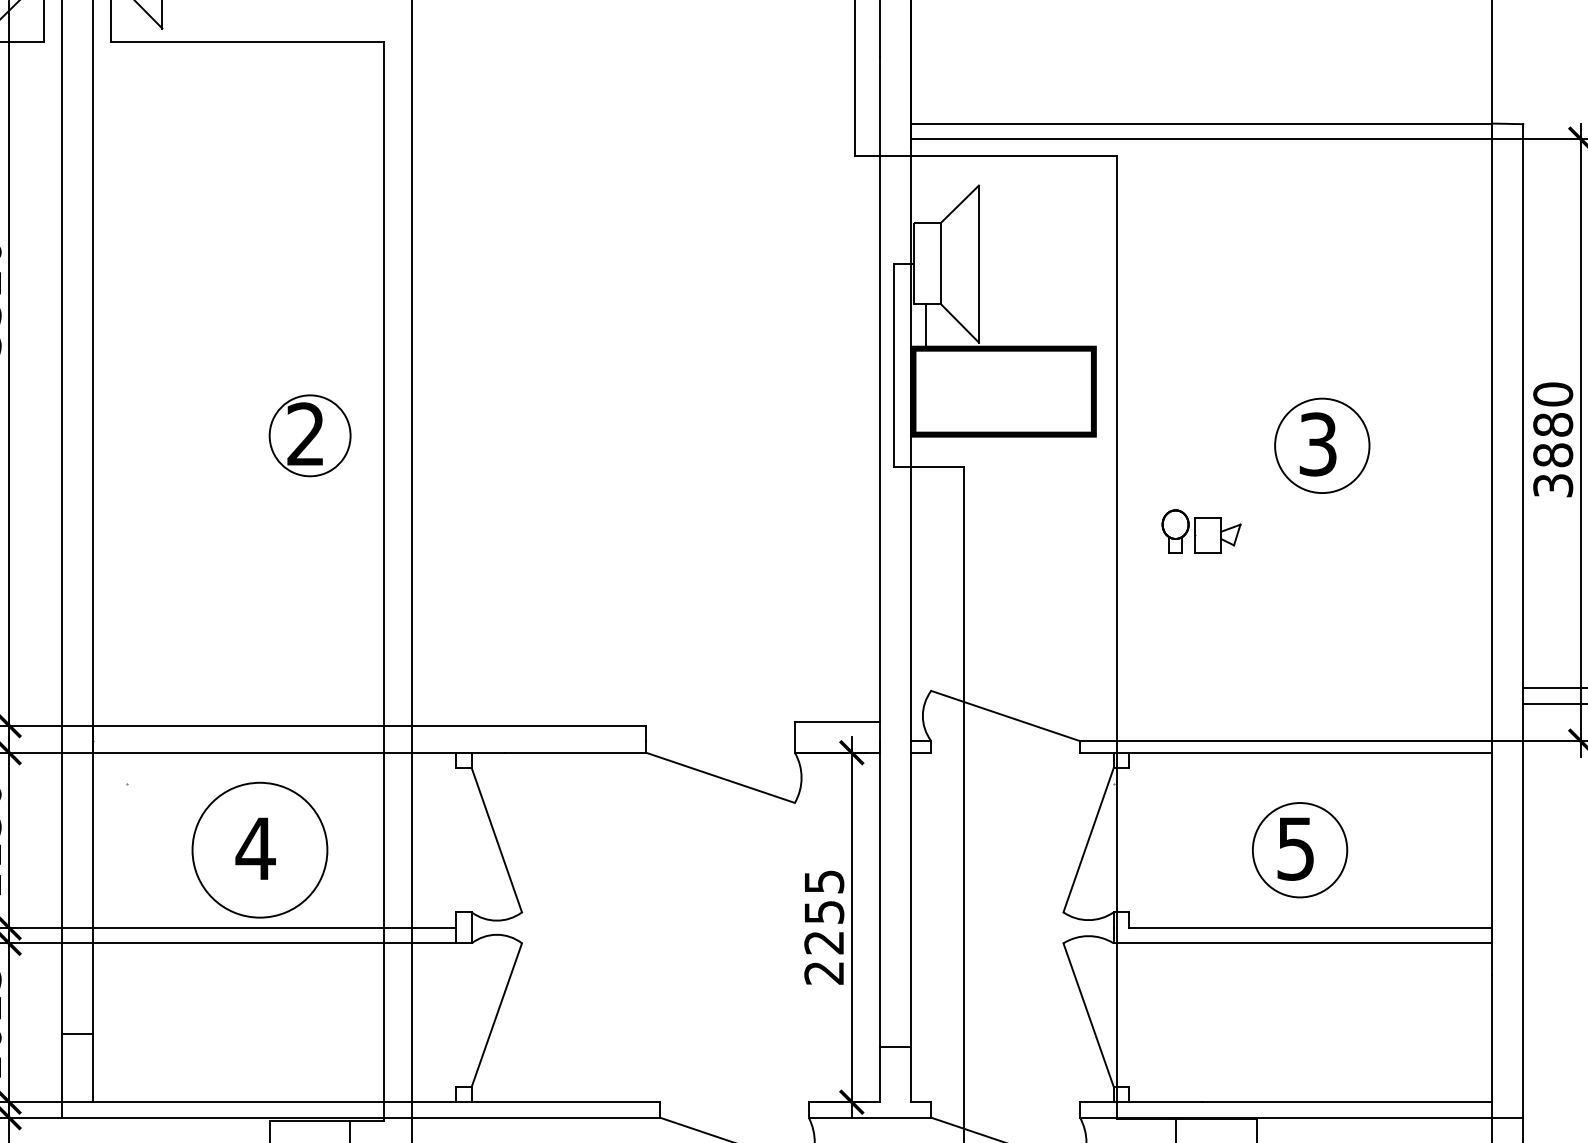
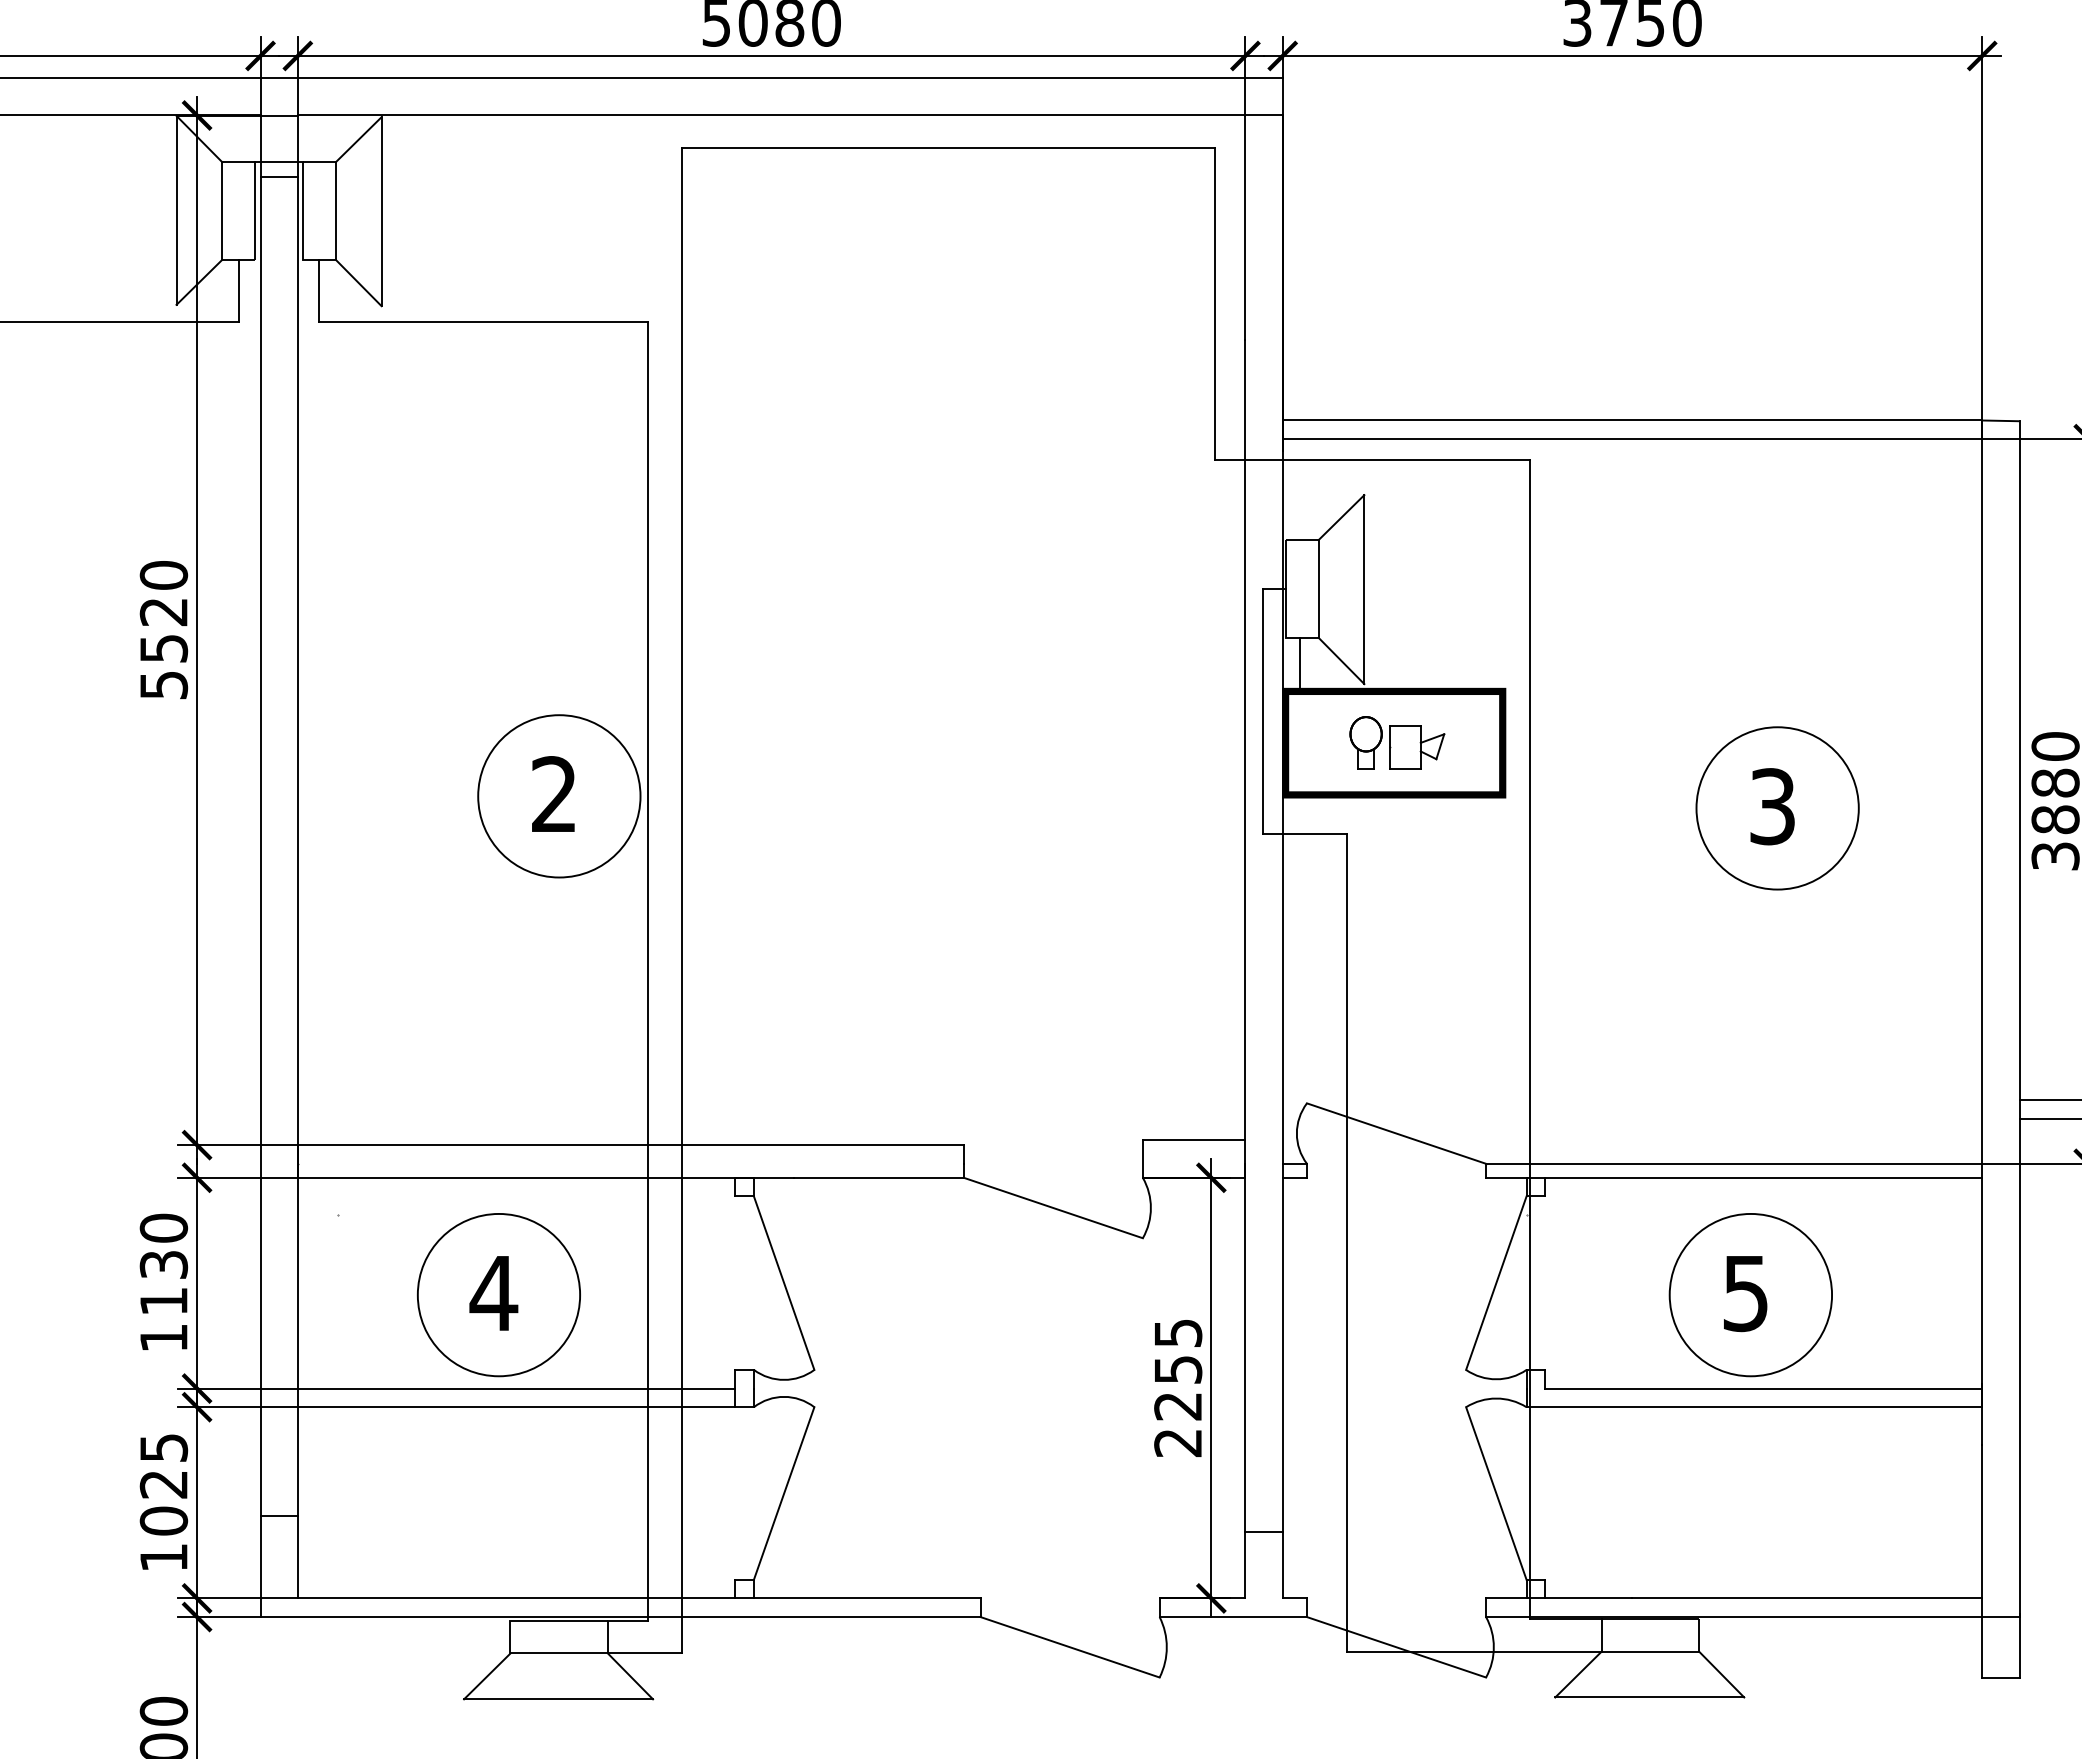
circle: (310, 435) -> (559, 796), size x1.67
circle: (1322, 445) -> (1777, 808), size x1.43
part: (1201, 531) -> (1397, 742), moved
circle: (1299, 849) -> (1750, 1294), size x1.43

